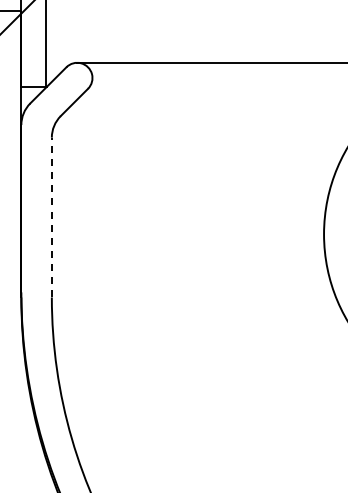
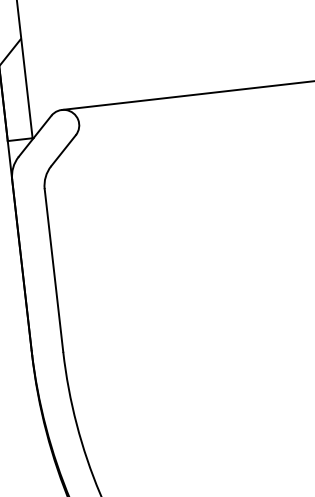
line: (51, 217) -> (53, 270), dashed -> solid

